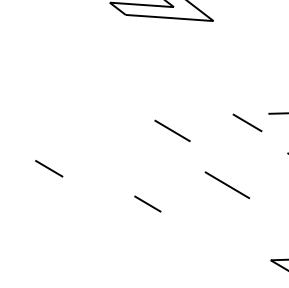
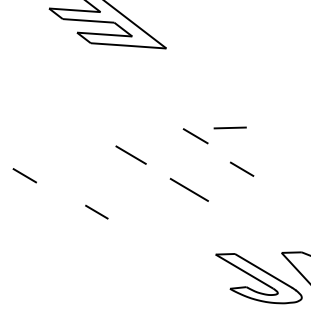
line: (171, 130) -> (130, 154), moved
line: (226, 184) -> (188, 189), moved
line: (147, 203) -> (96, 211), moved

